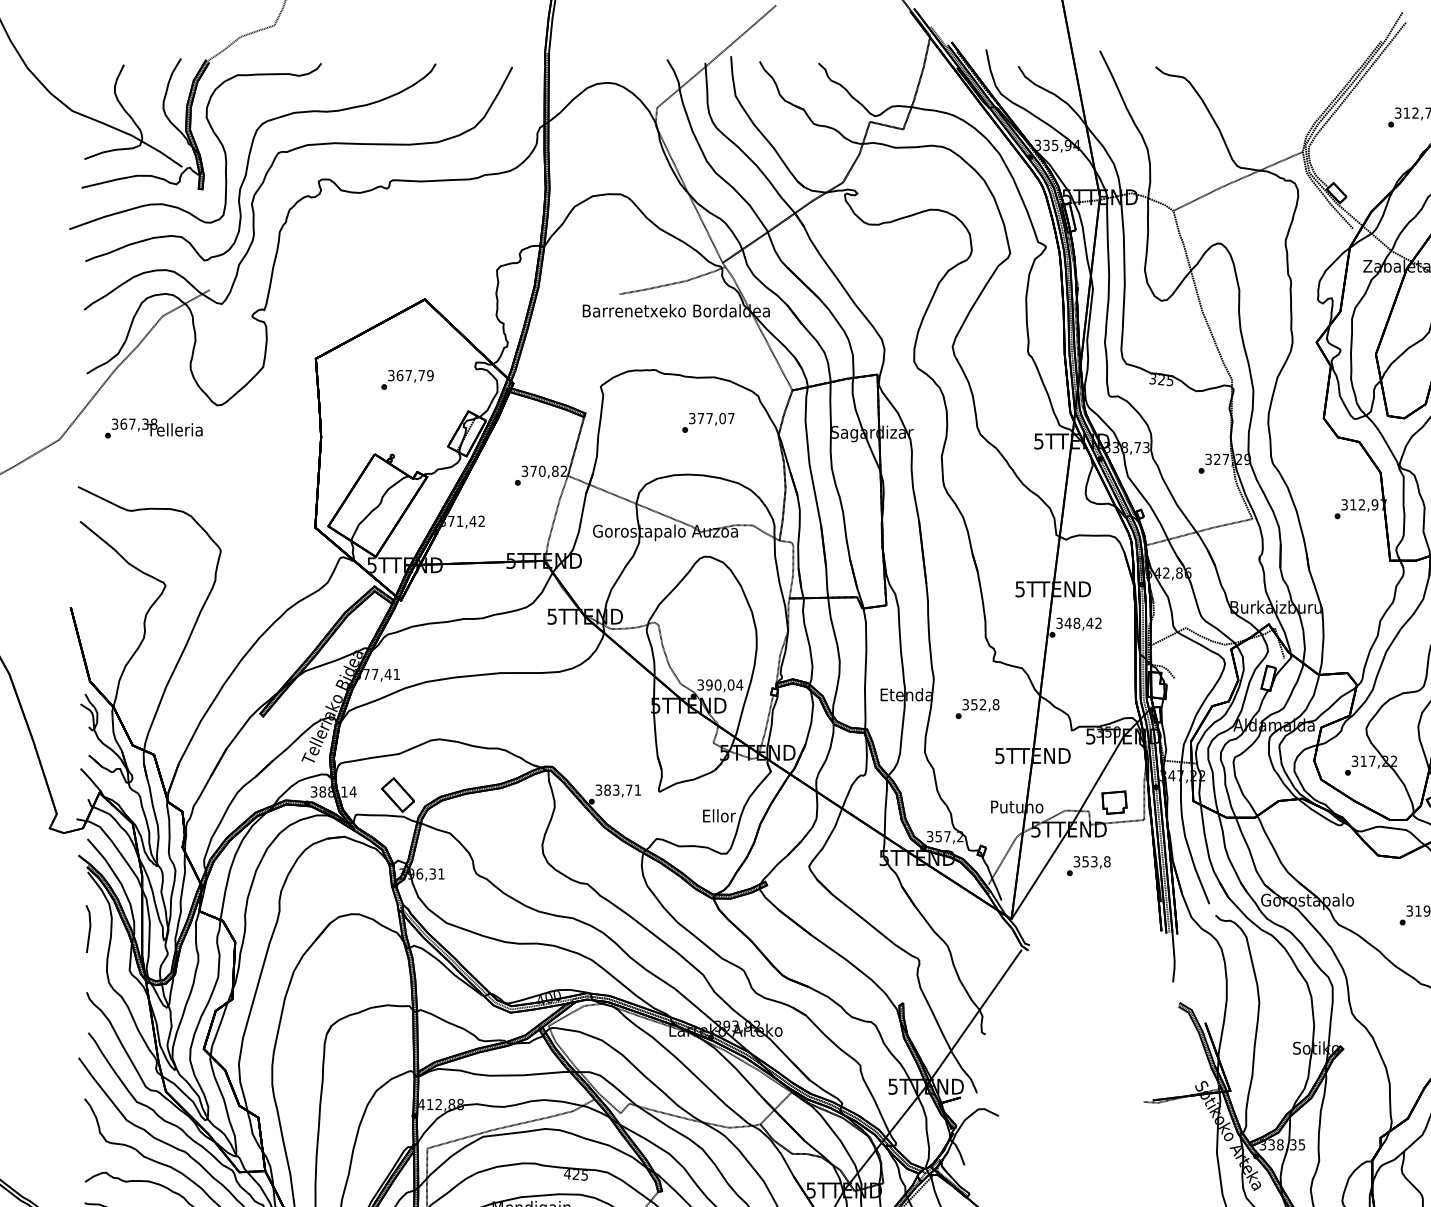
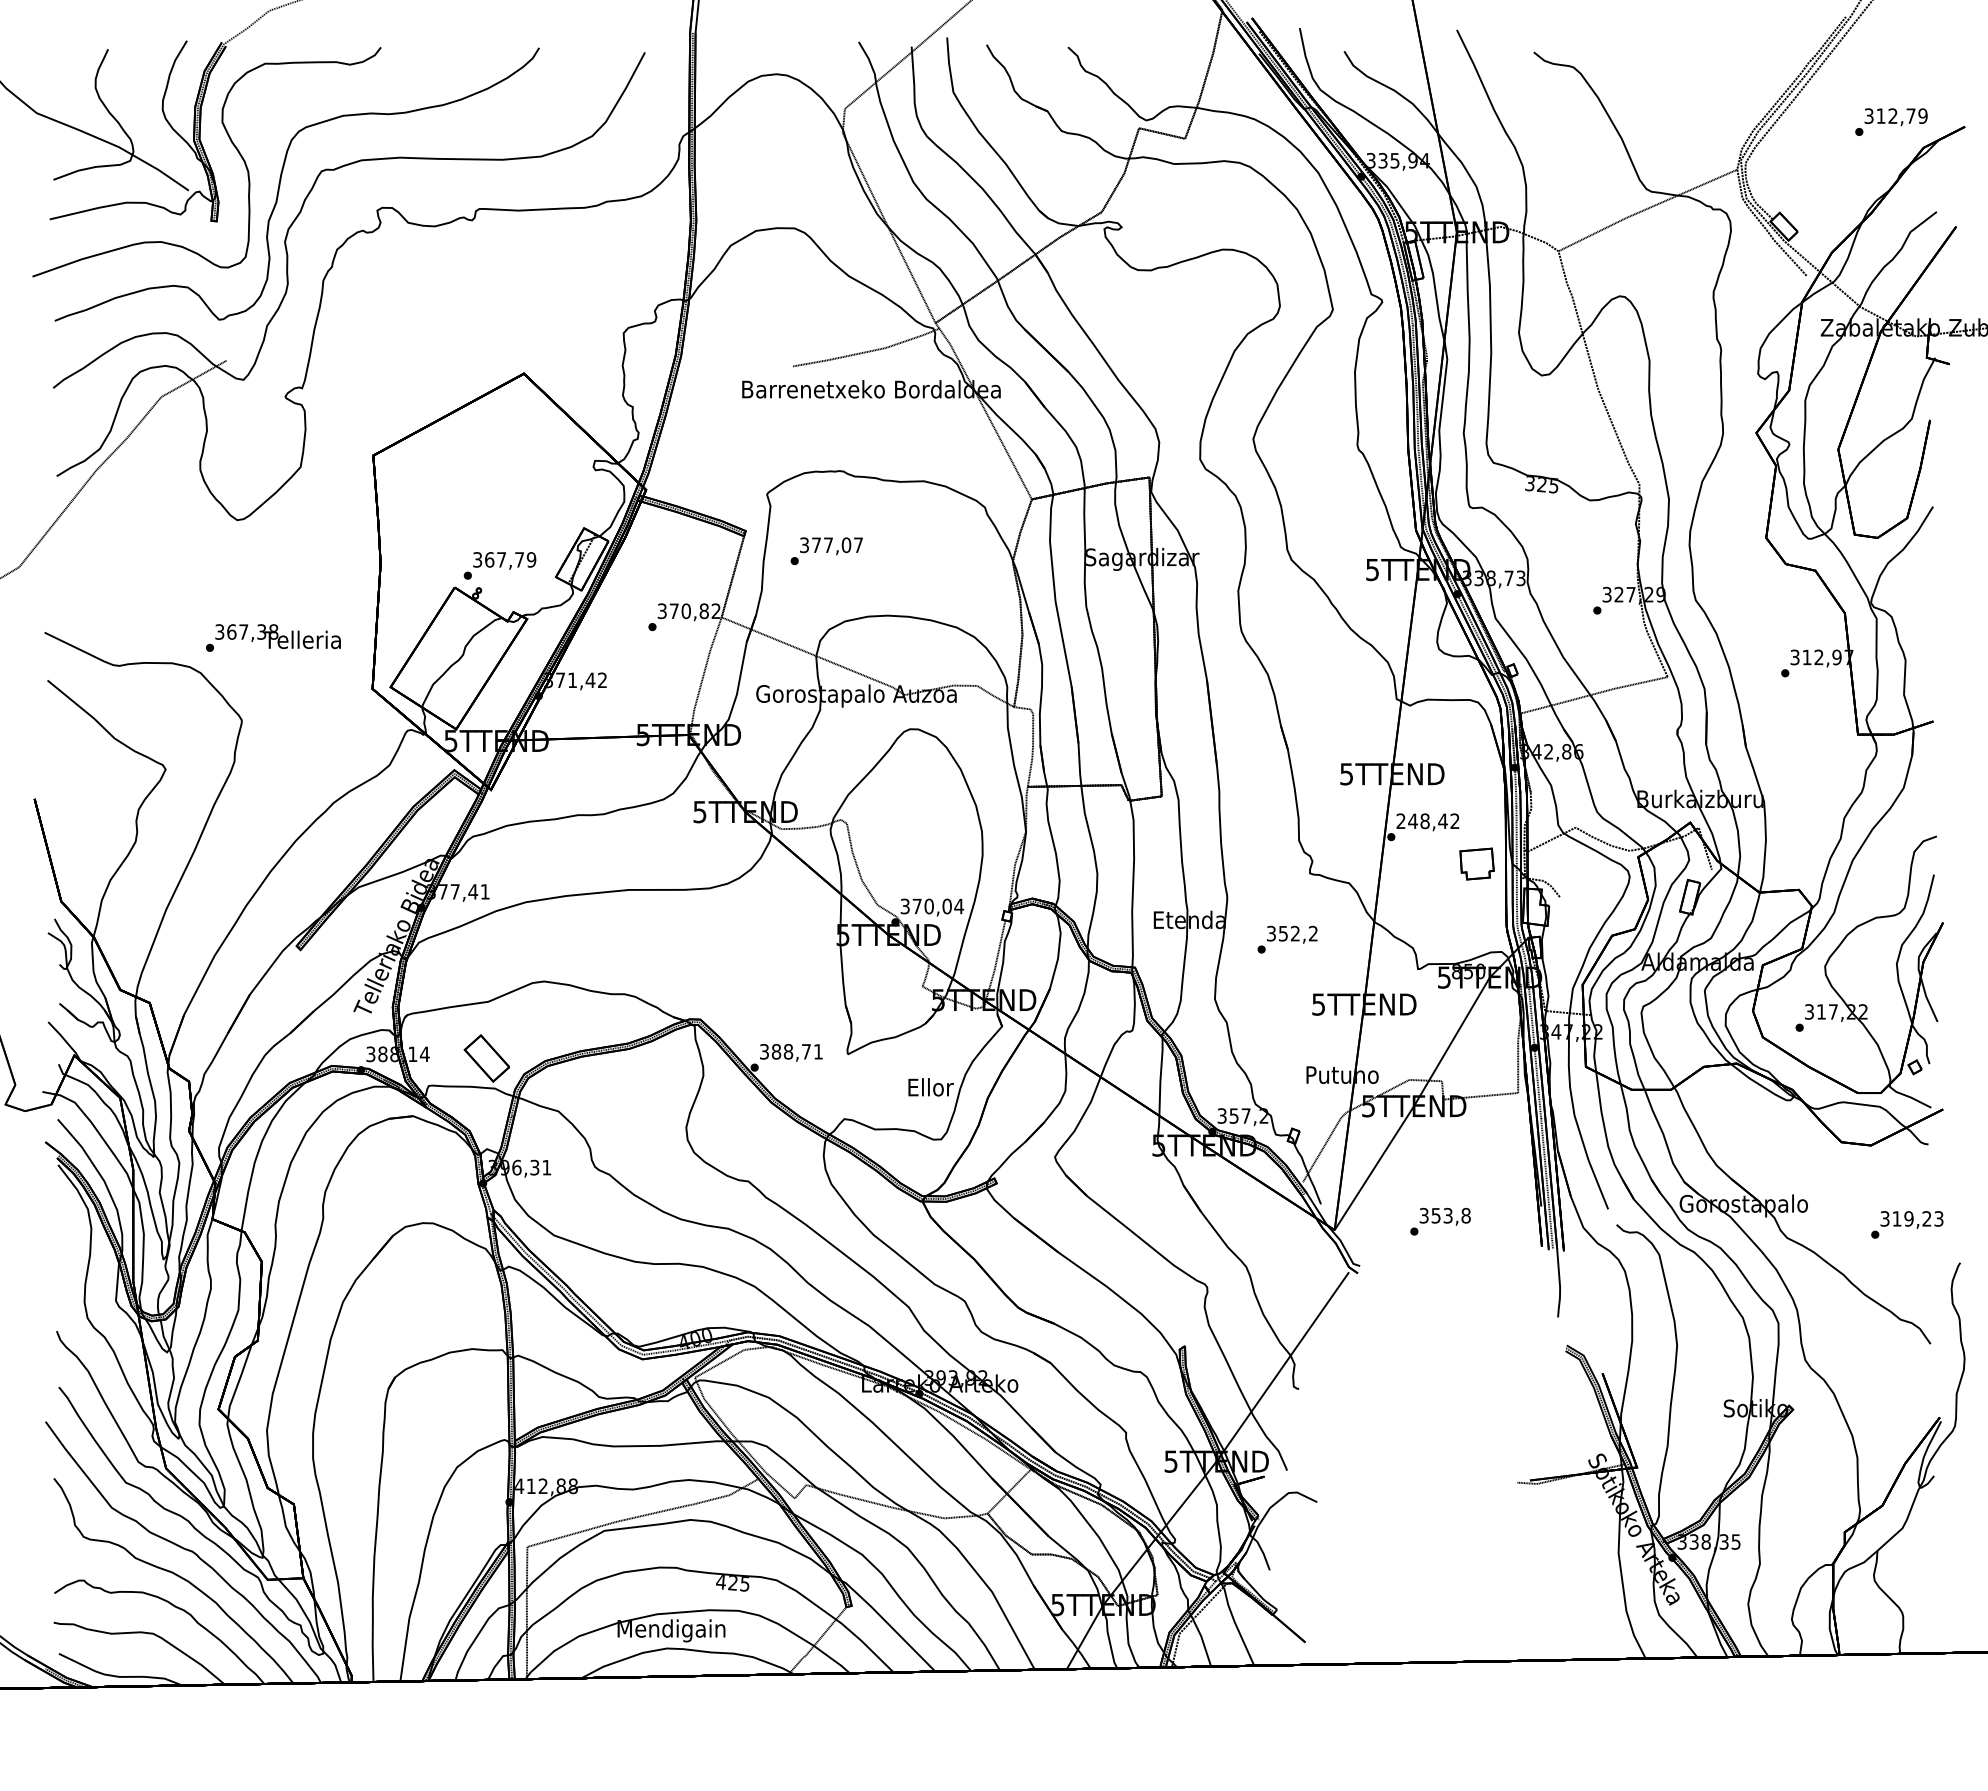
text: (407, 379) -> (499, 565), moved
text: (708, 423) -> (826, 551), moved
text: (153, 428) -> (273, 637), moved
text: (1059, 623) -> (1400, 821), 348,42 -> 248,42
text: (708, 685) -> (916, 906), 390,04 -> 370,04
text: (996, 704) -> (1313, 933), 352,8 -> 352,2
text: (1099, 732) -> (1456, 971), 350 -> 850
text: (616, 789) -> (788, 1051), 383,71 -> 388,71
part: (1114, 802) -> (1476, 863), moved
text: (1088, 865) -> (1440, 1221), moved
line: (89, 928) -> (60, 1243), removed

